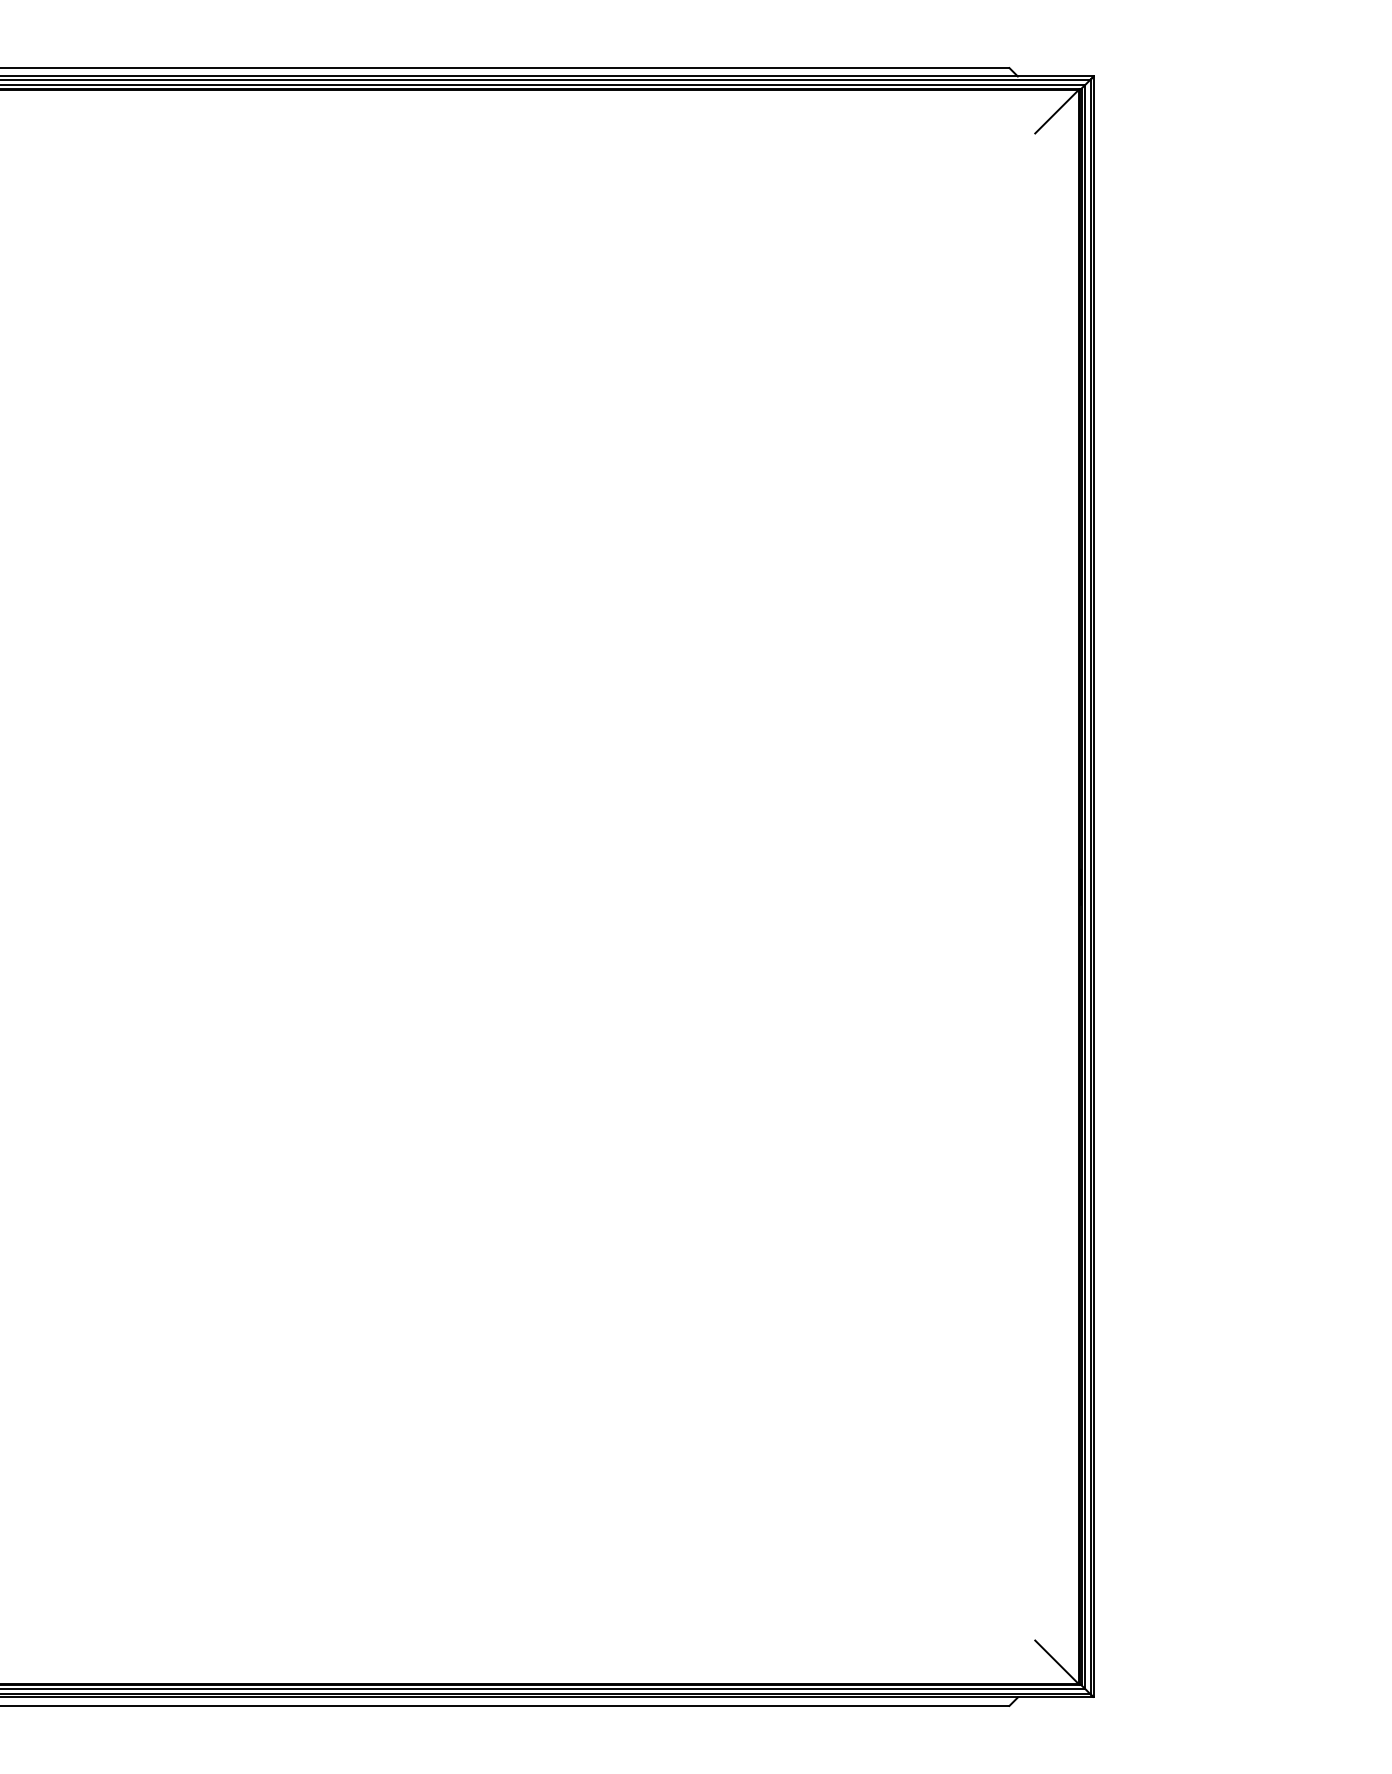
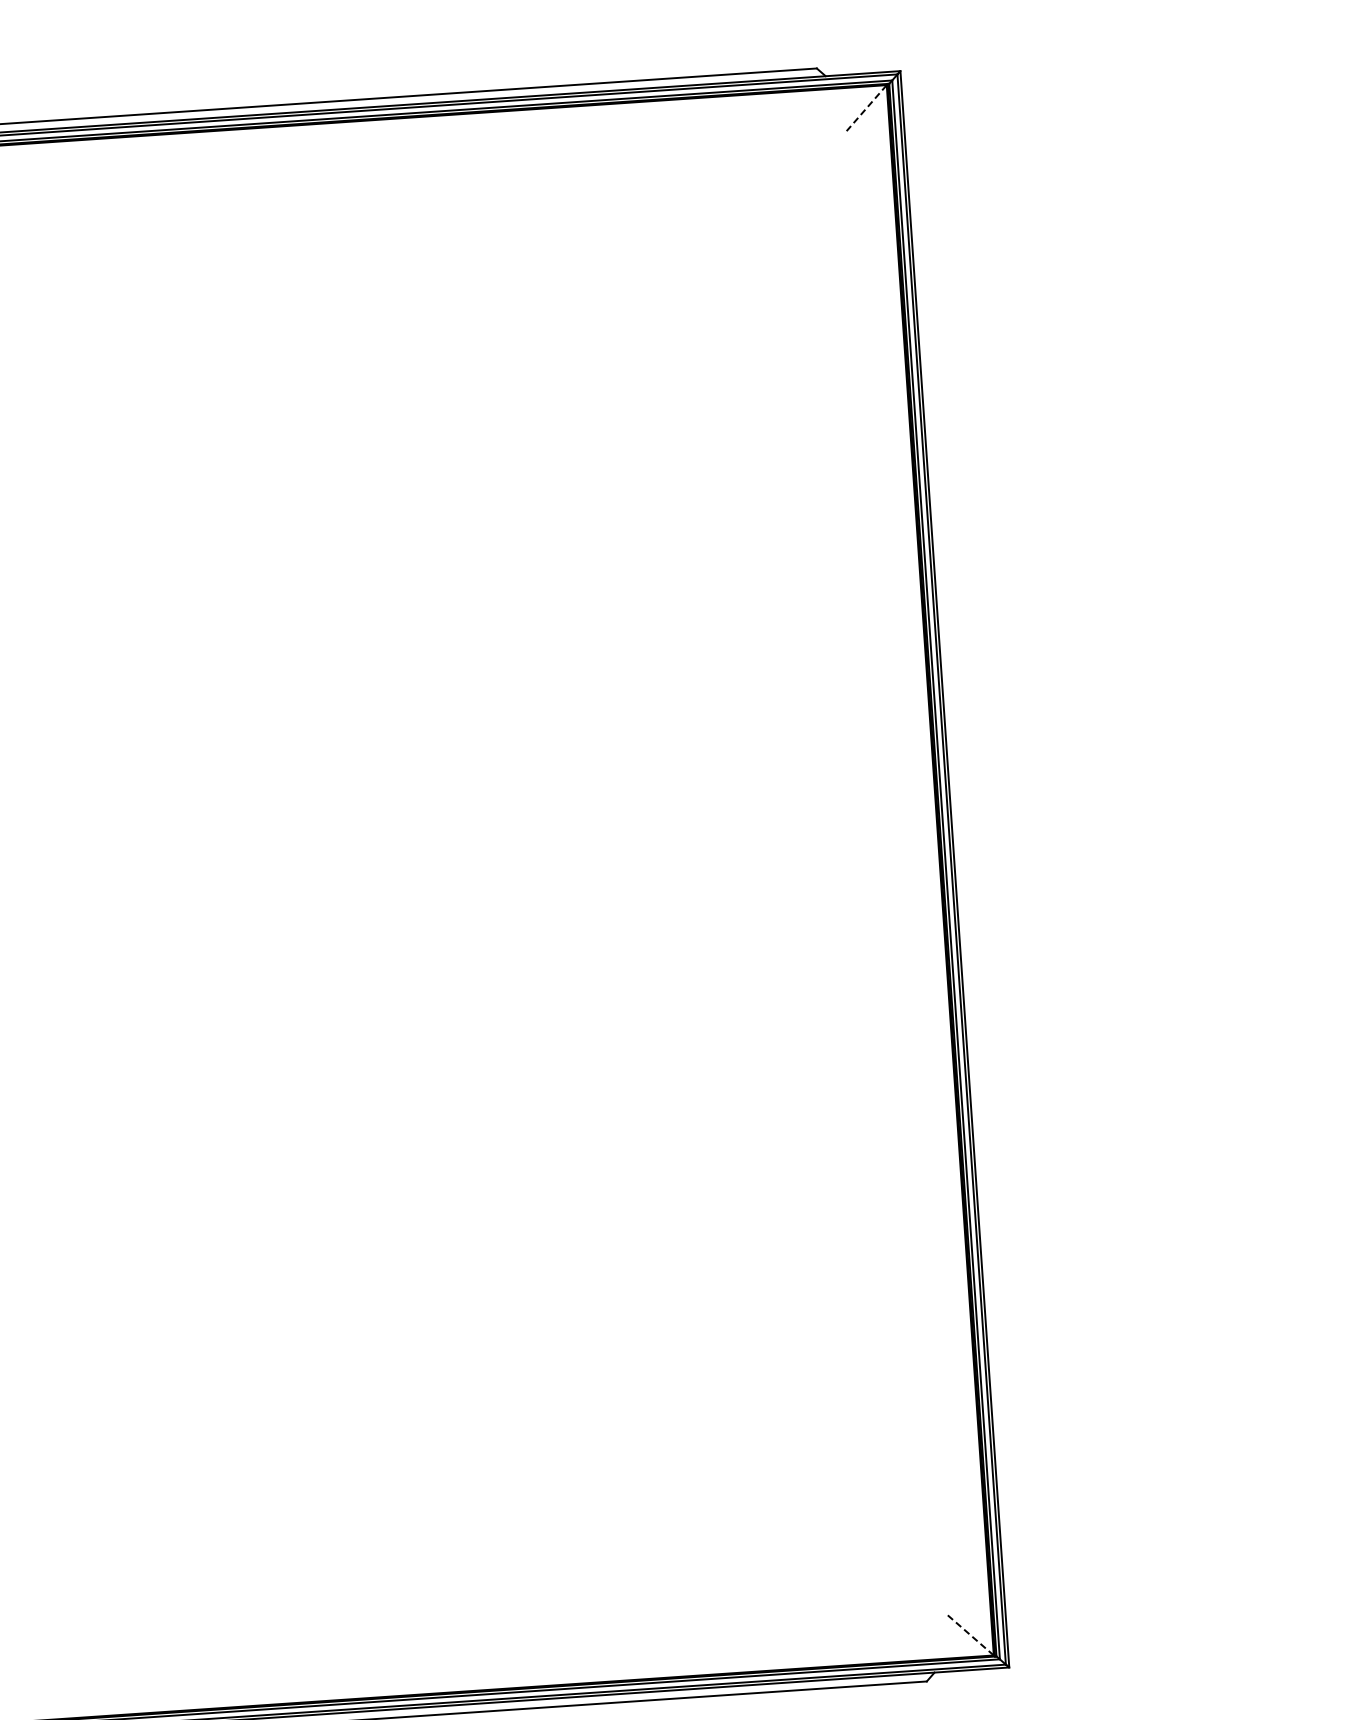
line: (1057, 111) -> (867, 108), solid -> dashed
line: (1057, 1662) -> (971, 1635), solid -> dashed

